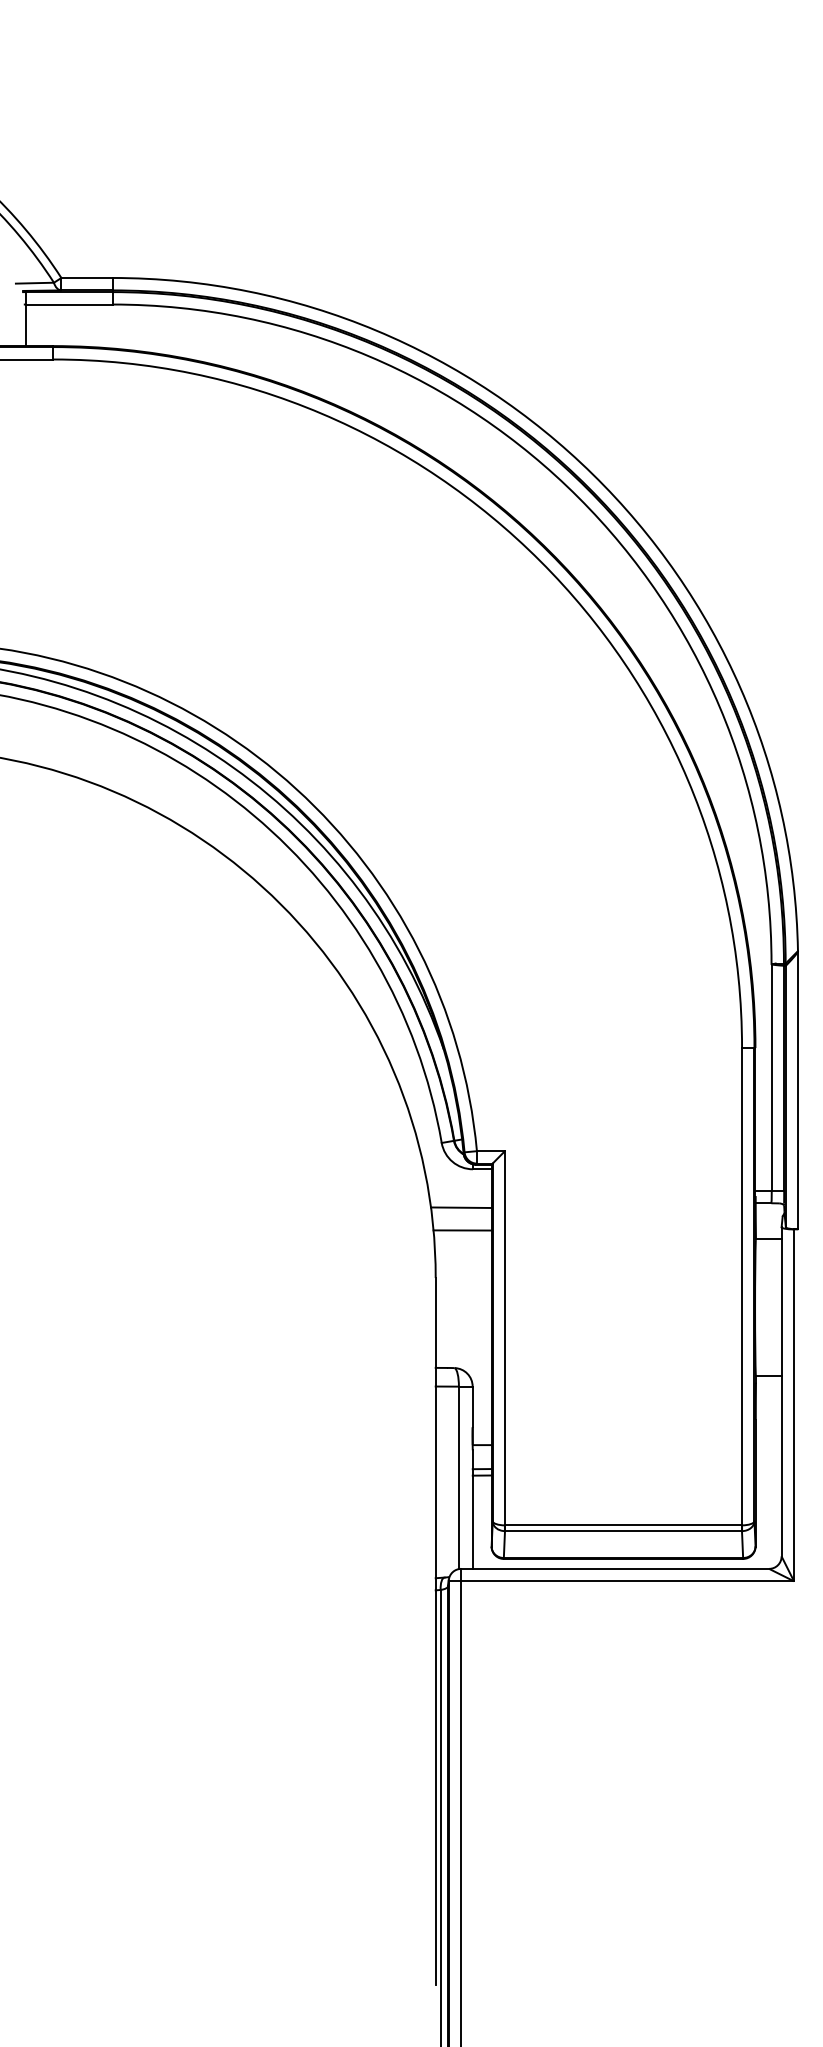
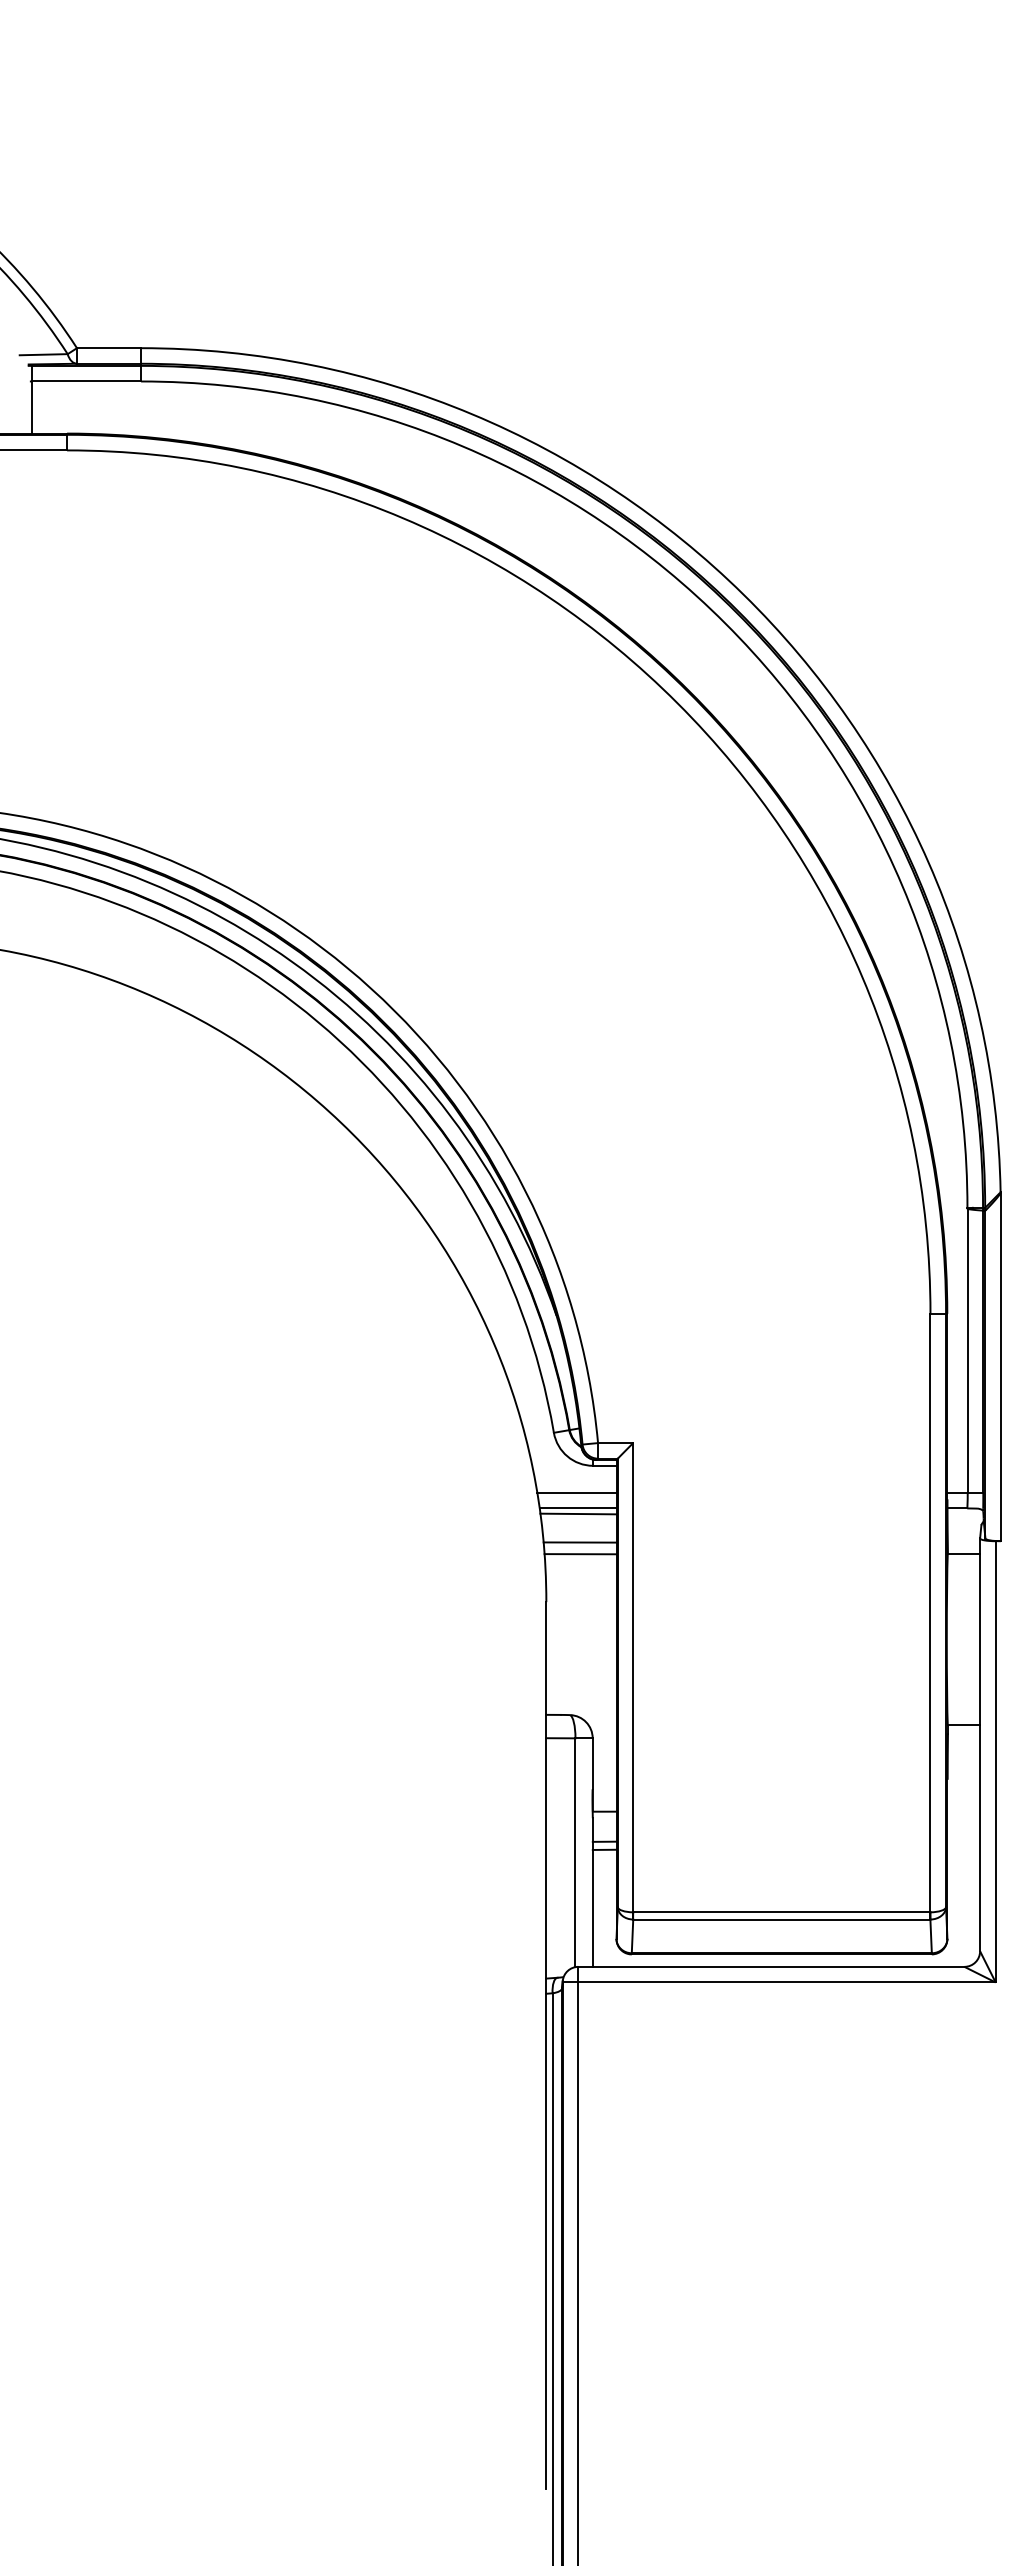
line: (459, 1190) -> (576, 1492), added
line: (460, 1203) -> (577, 1508), added
line: (462, 1240) -> (580, 1554), added

